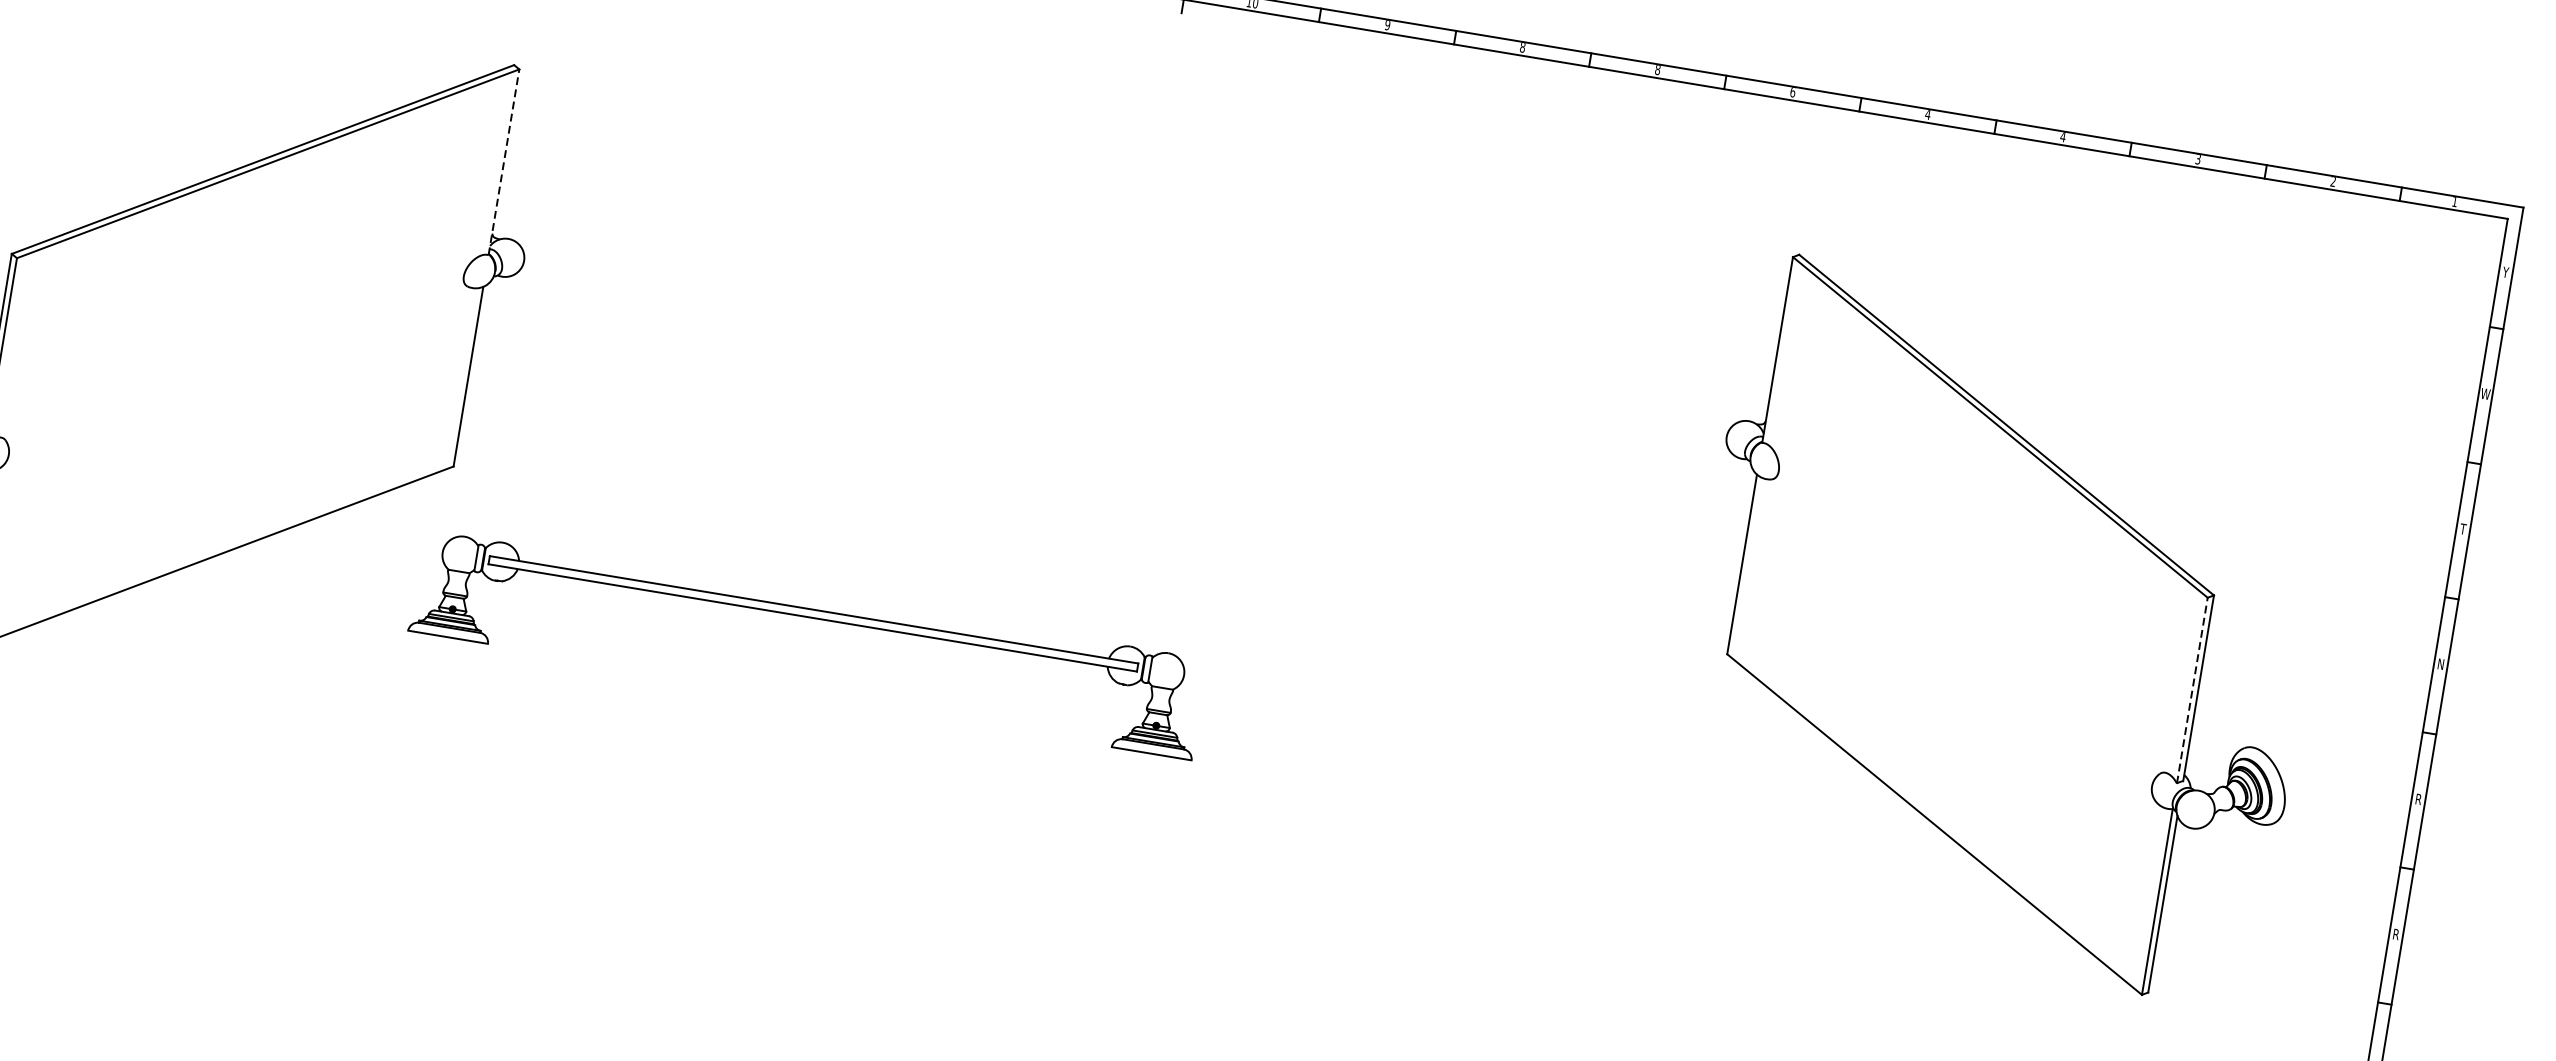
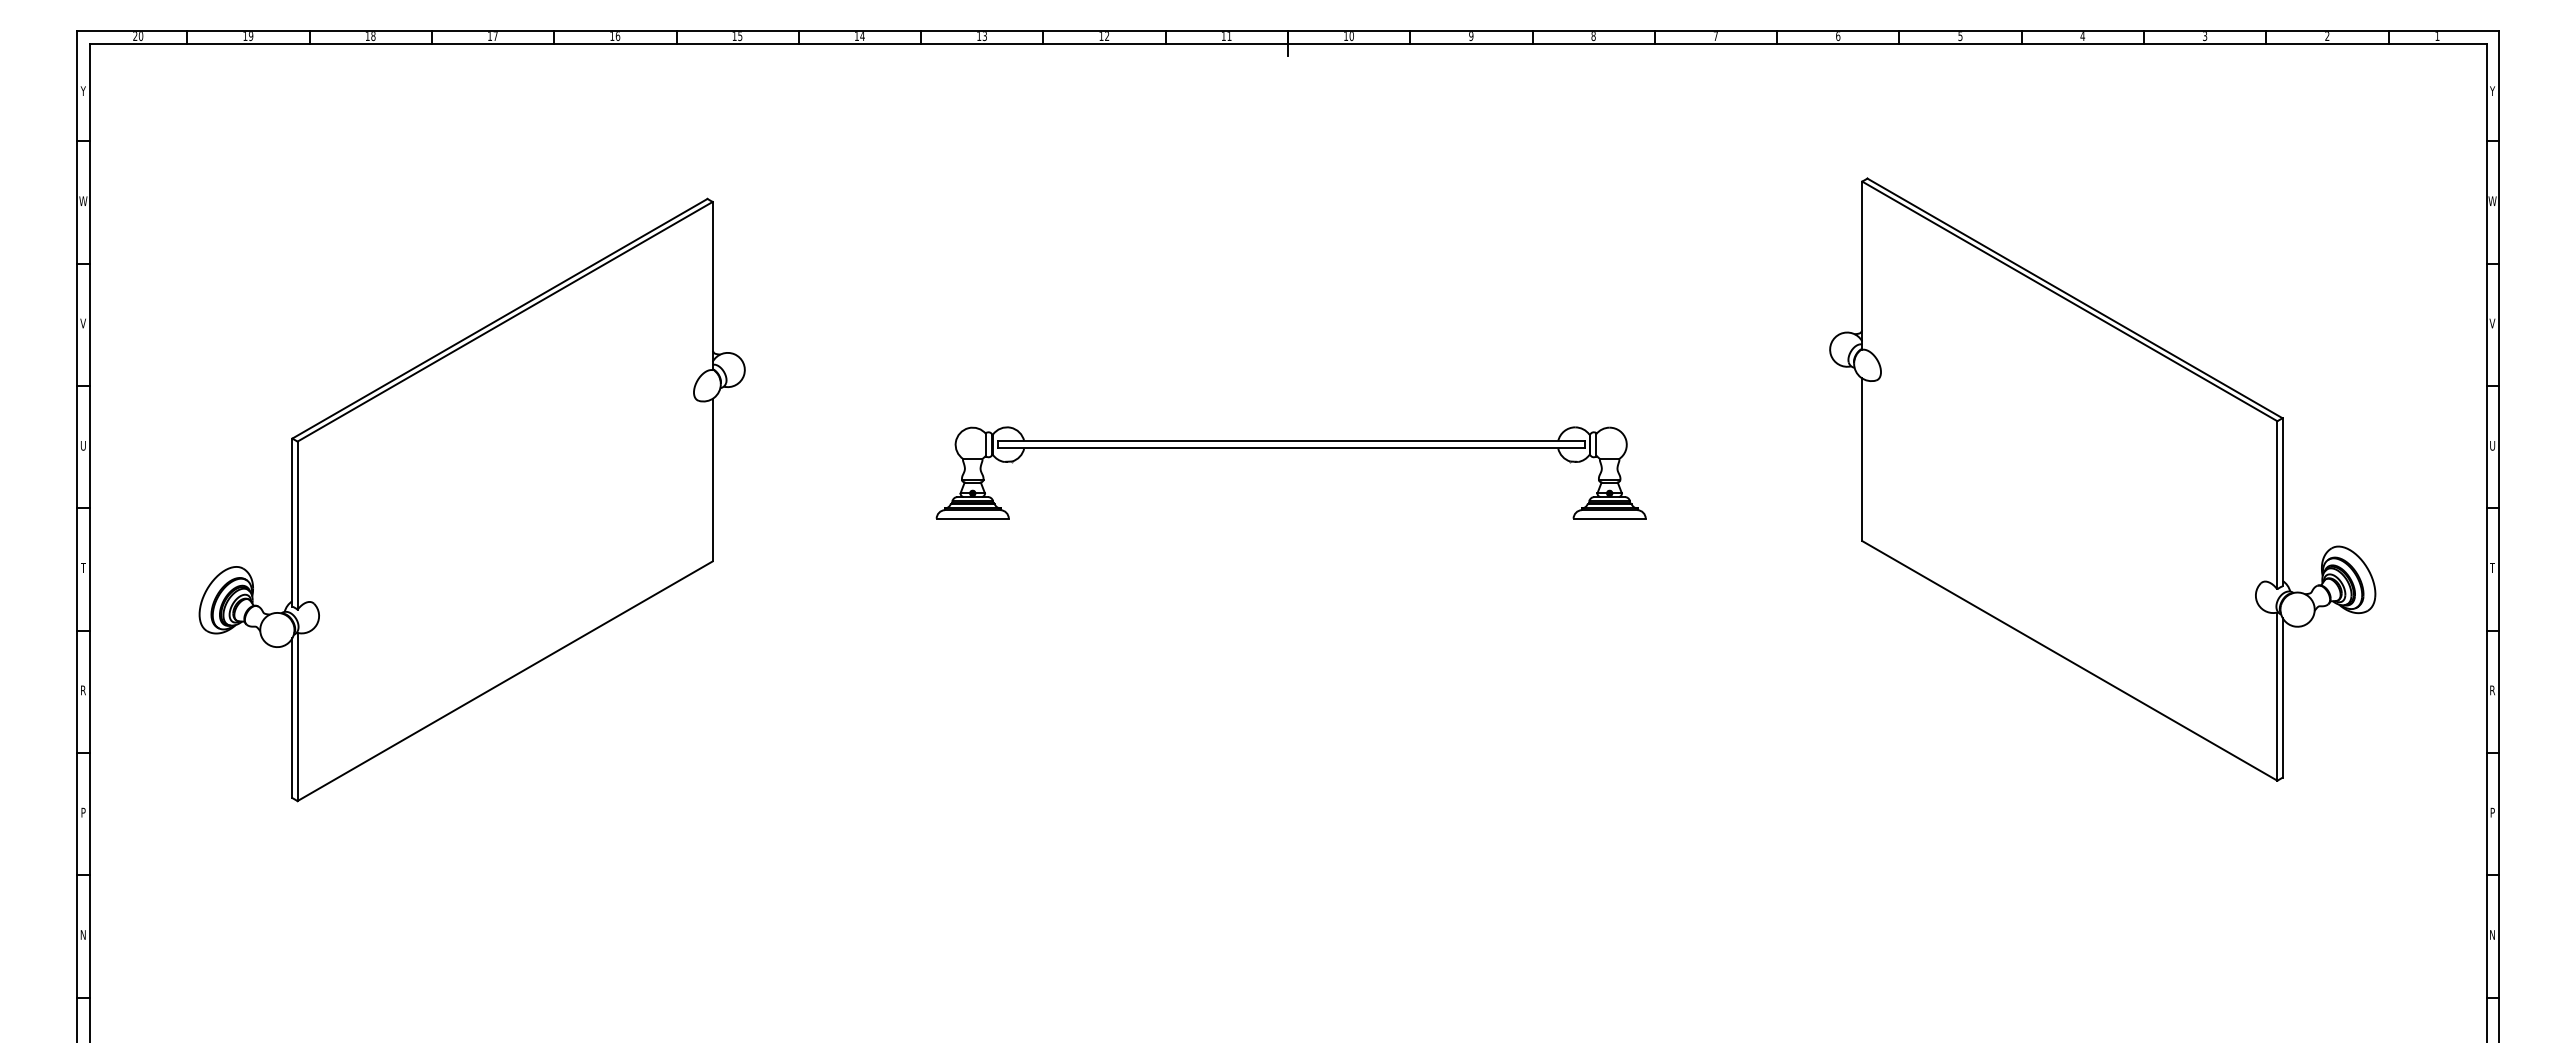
text: (1657, 70) -> (1715, 36), 8 -> 7
text: (1928, 114) -> (1960, 36), 4 -> 5
line: (503, 161) -> (712, 285), dashed -> solid
text: (2463, 529) -> (2492, 323), T -> V
part: (811, 617) -> (1290, 448), moved
text: (2440, 663) -> (2492, 445), N -> U
line: (2192, 689) -> (2277, 504), dashed -> solid
text: (2418, 798) -> (2492, 567), R -> T

